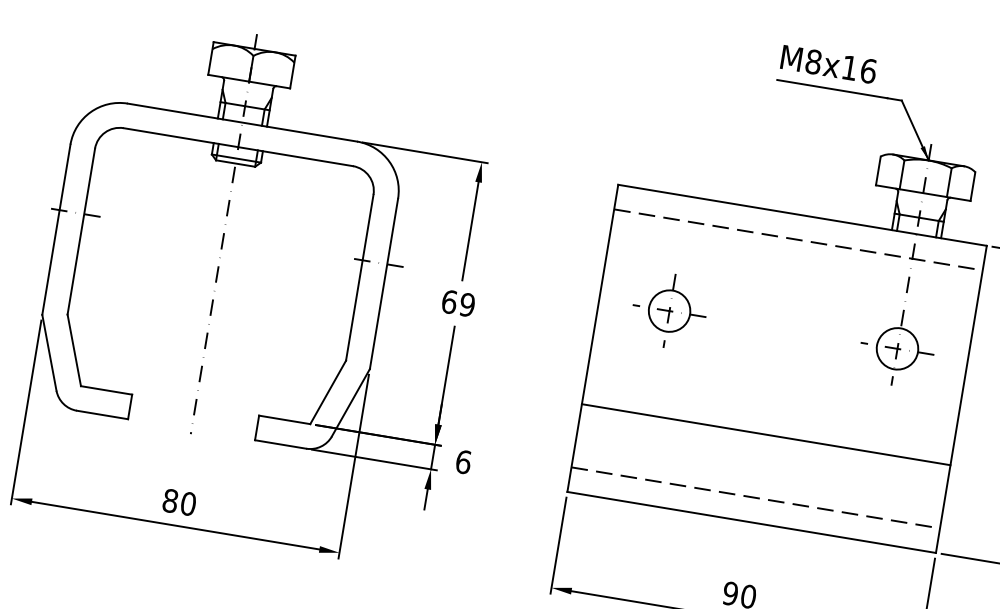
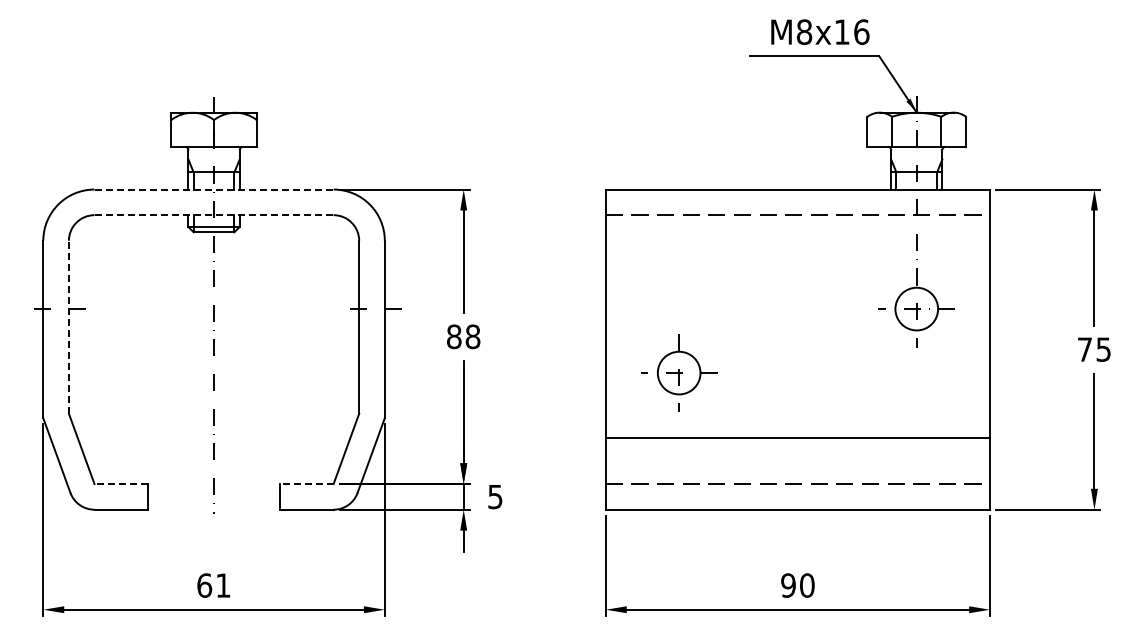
text: (829, 63) -> (820, 31), moved
line: (242, 122) -> (214, 189), solid -> dashed
line: (238, 147) -> (214, 215), solid -> dashed
line: (81, 230) -> (68, 326), solid -> dashed
text: (458, 303) -> (463, 336), 69 -> 88
part: (669, 310) -> (679, 372), moved
line: (106, 390) -> (121, 484), solid -> dashed
line: (284, 420) -> (306, 484), solid -> dashed
line: (765, 434) -> (797, 438), moved
text: (463, 461) -> (495, 496), 6 -> 5
text: (179, 502) -> (213, 585), 80 -> 61

